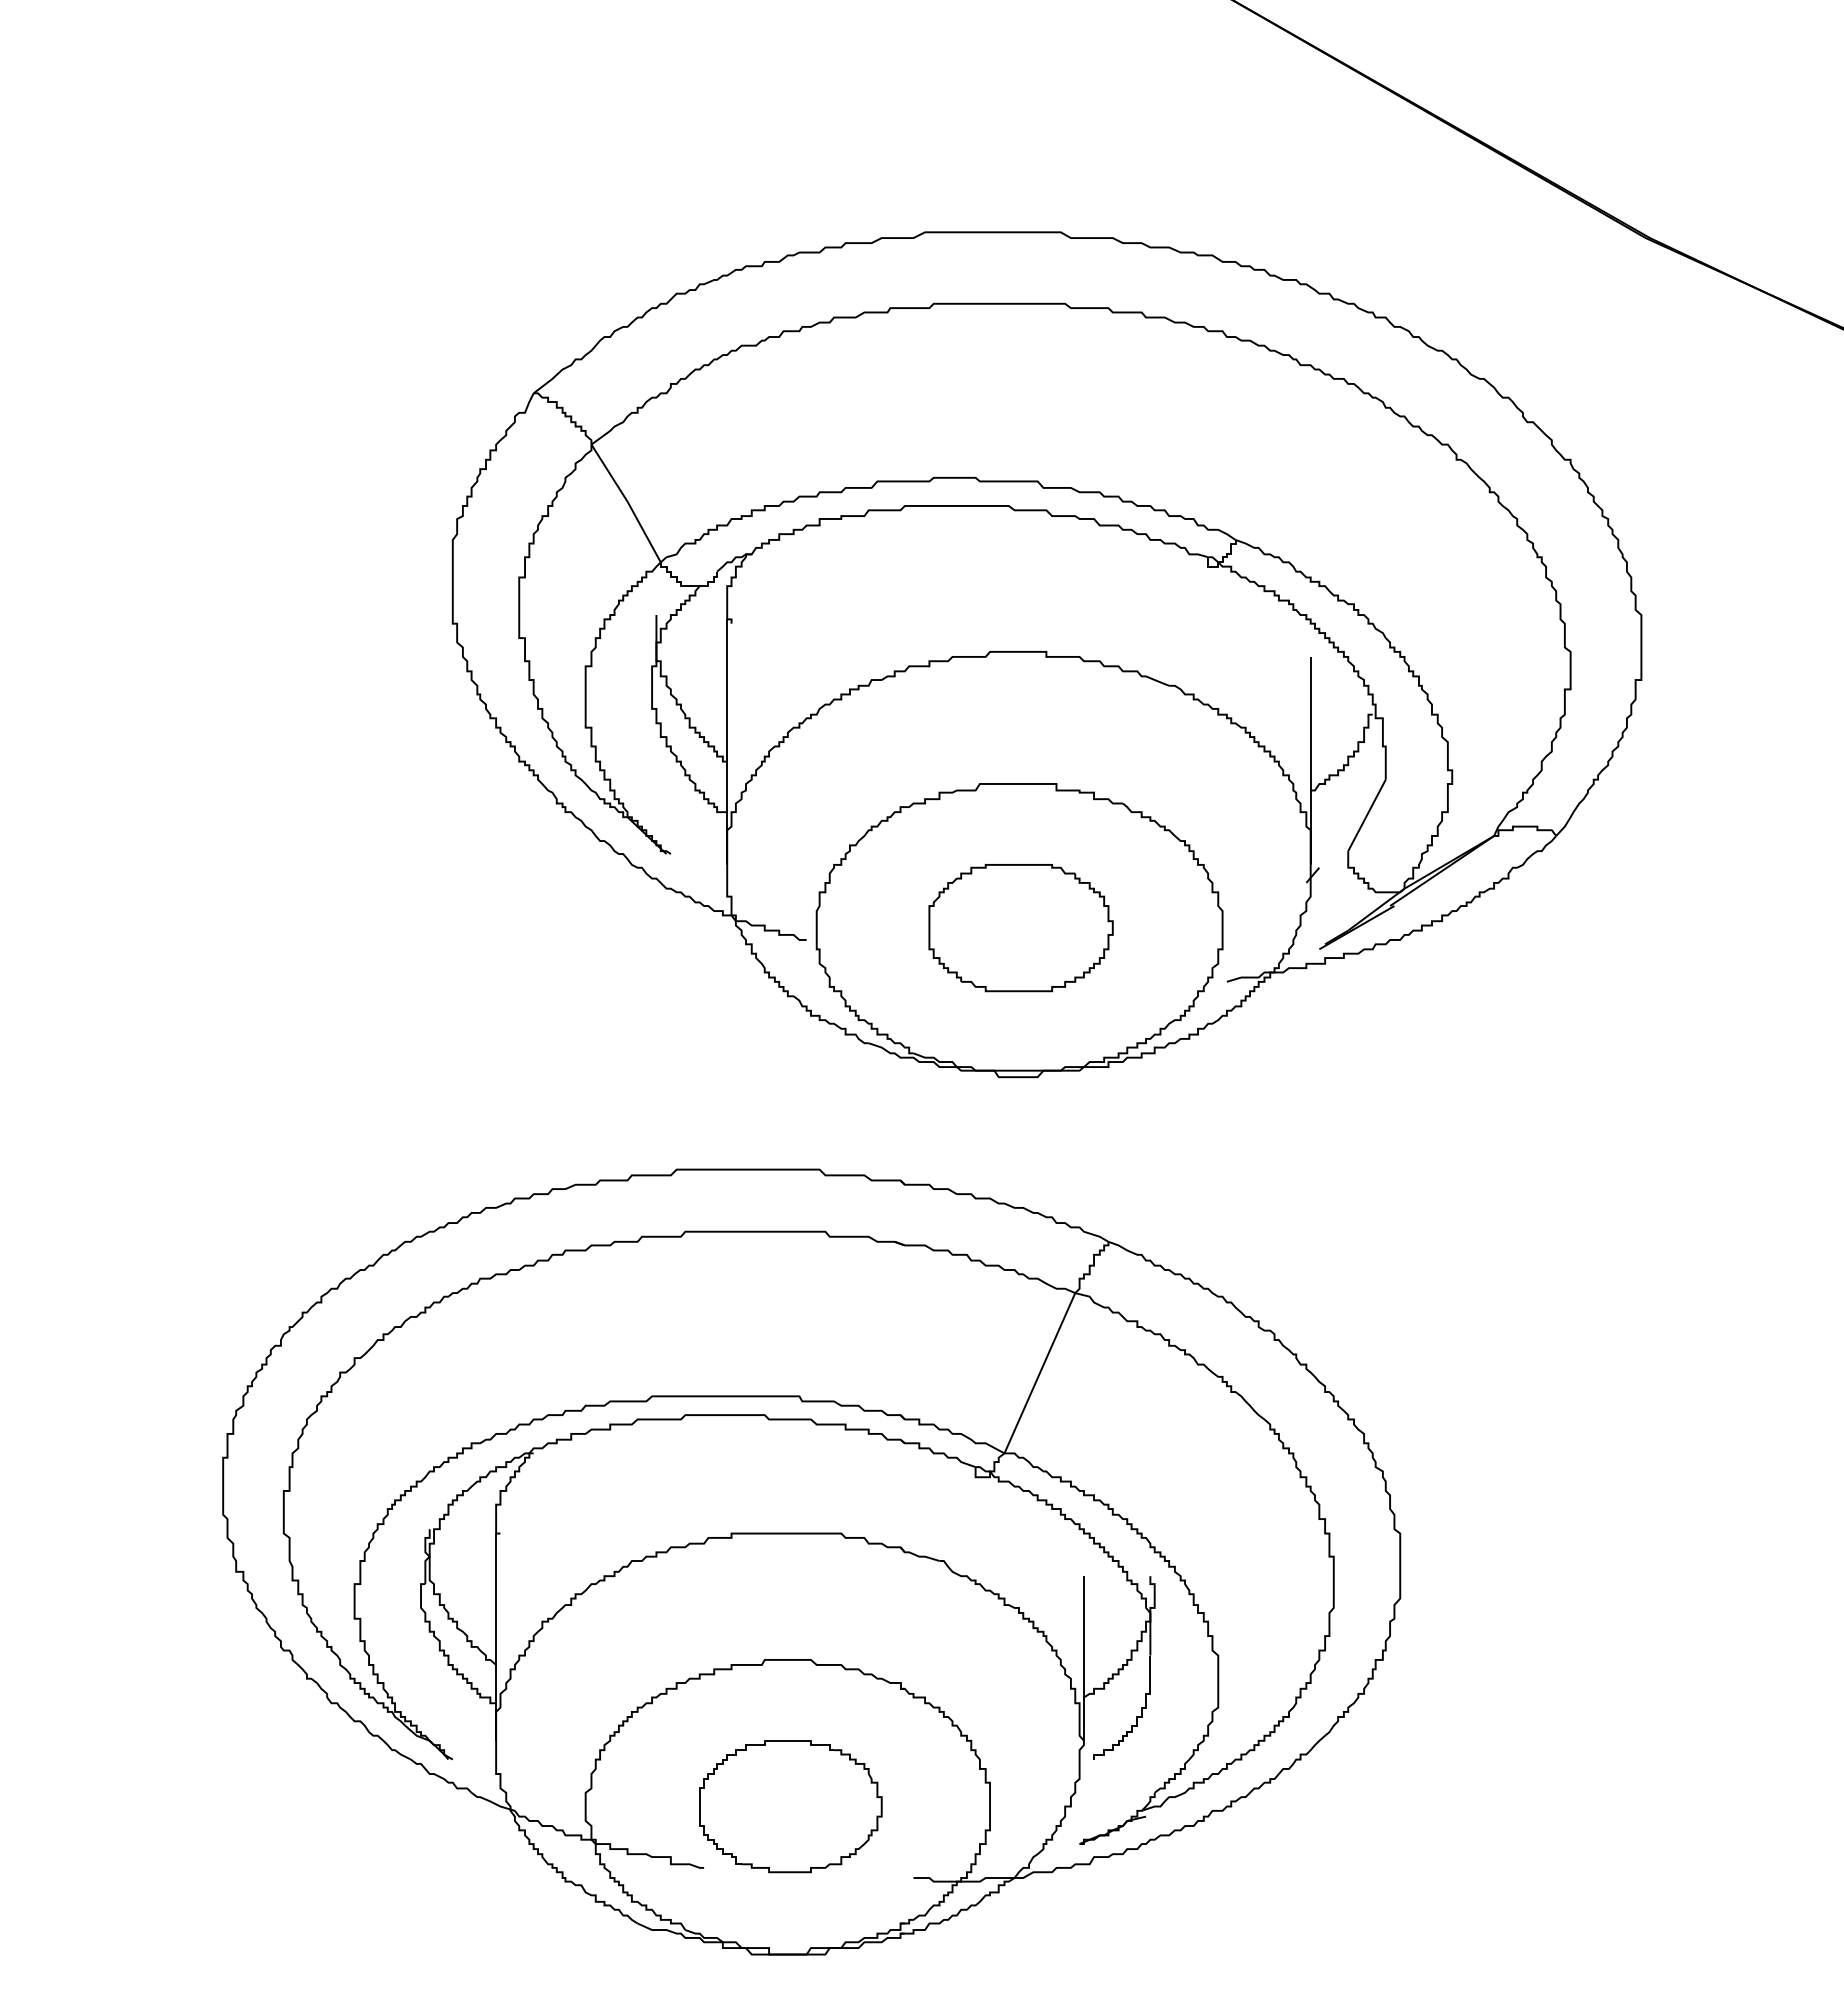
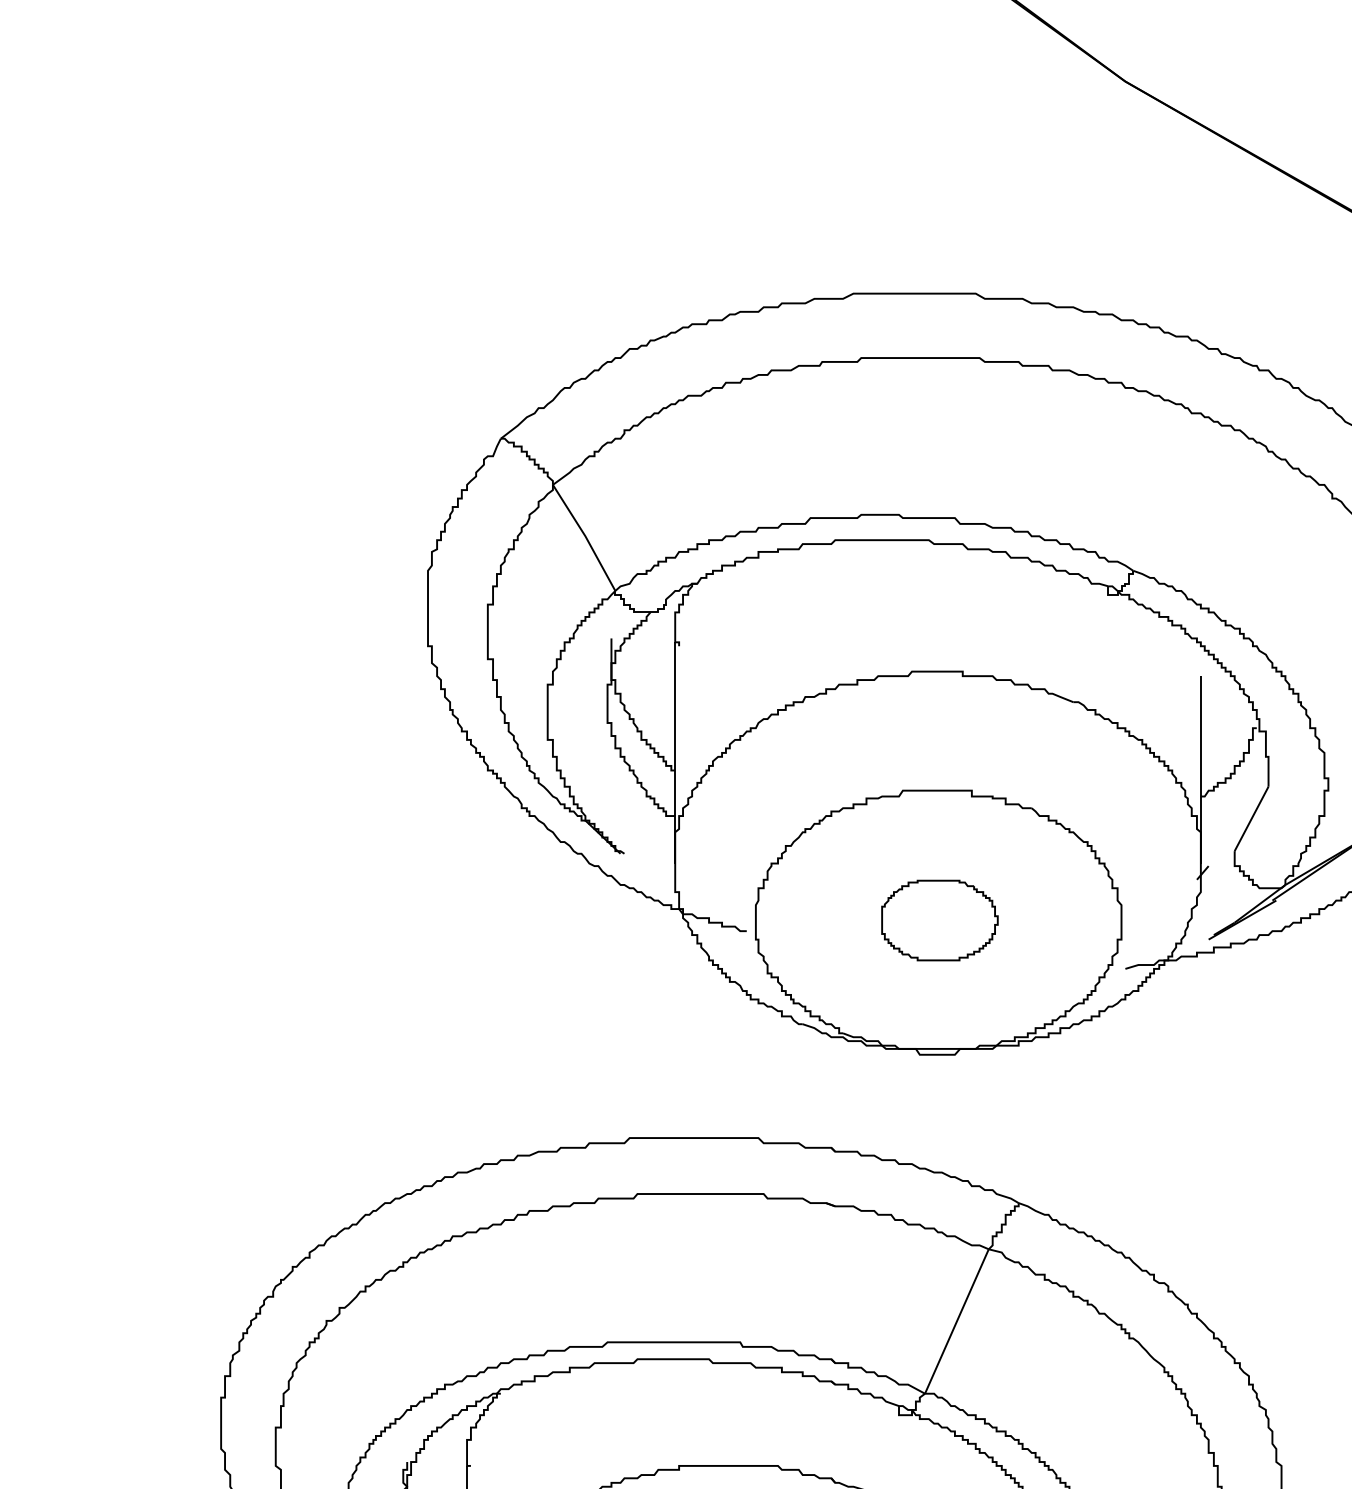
part: (1020, 928) -> (939, 920), size x0.7

